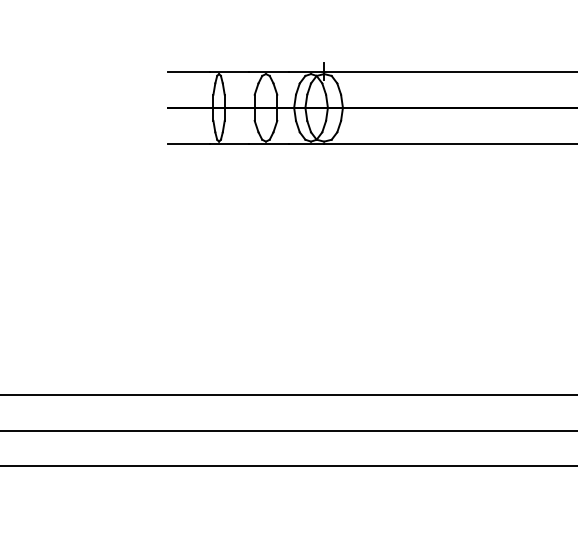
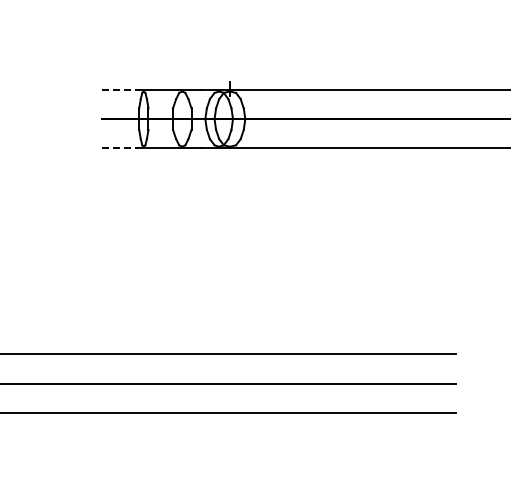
line: (189, 71) -> (119, 89), solid -> dashed
line: (189, 143) -> (119, 148), solid -> dashed

